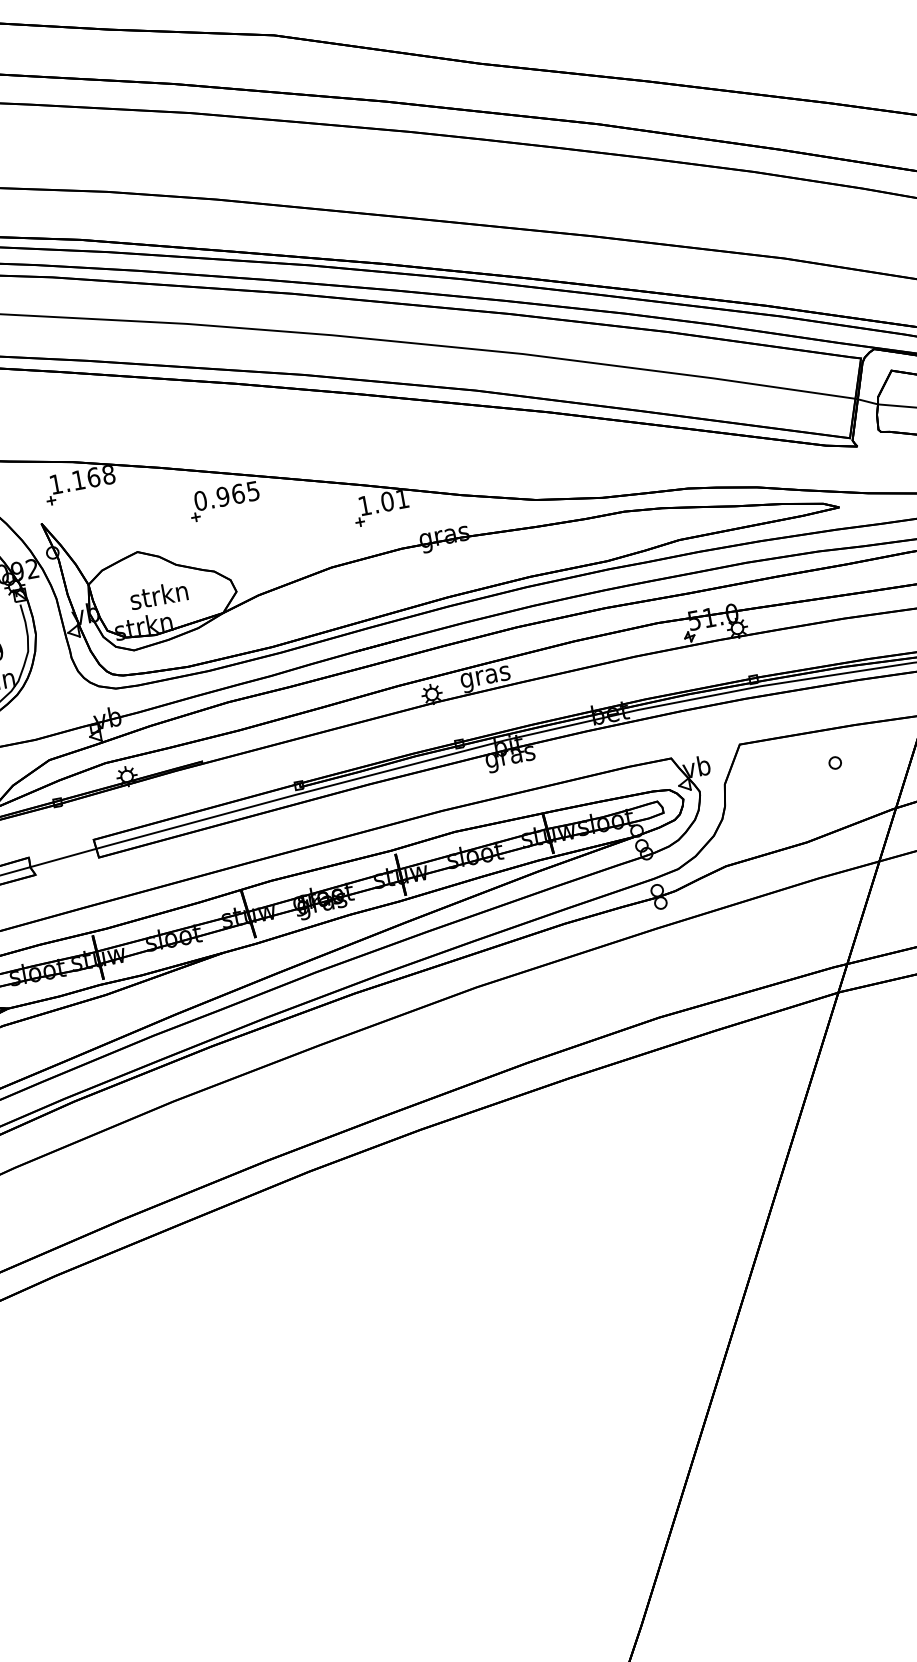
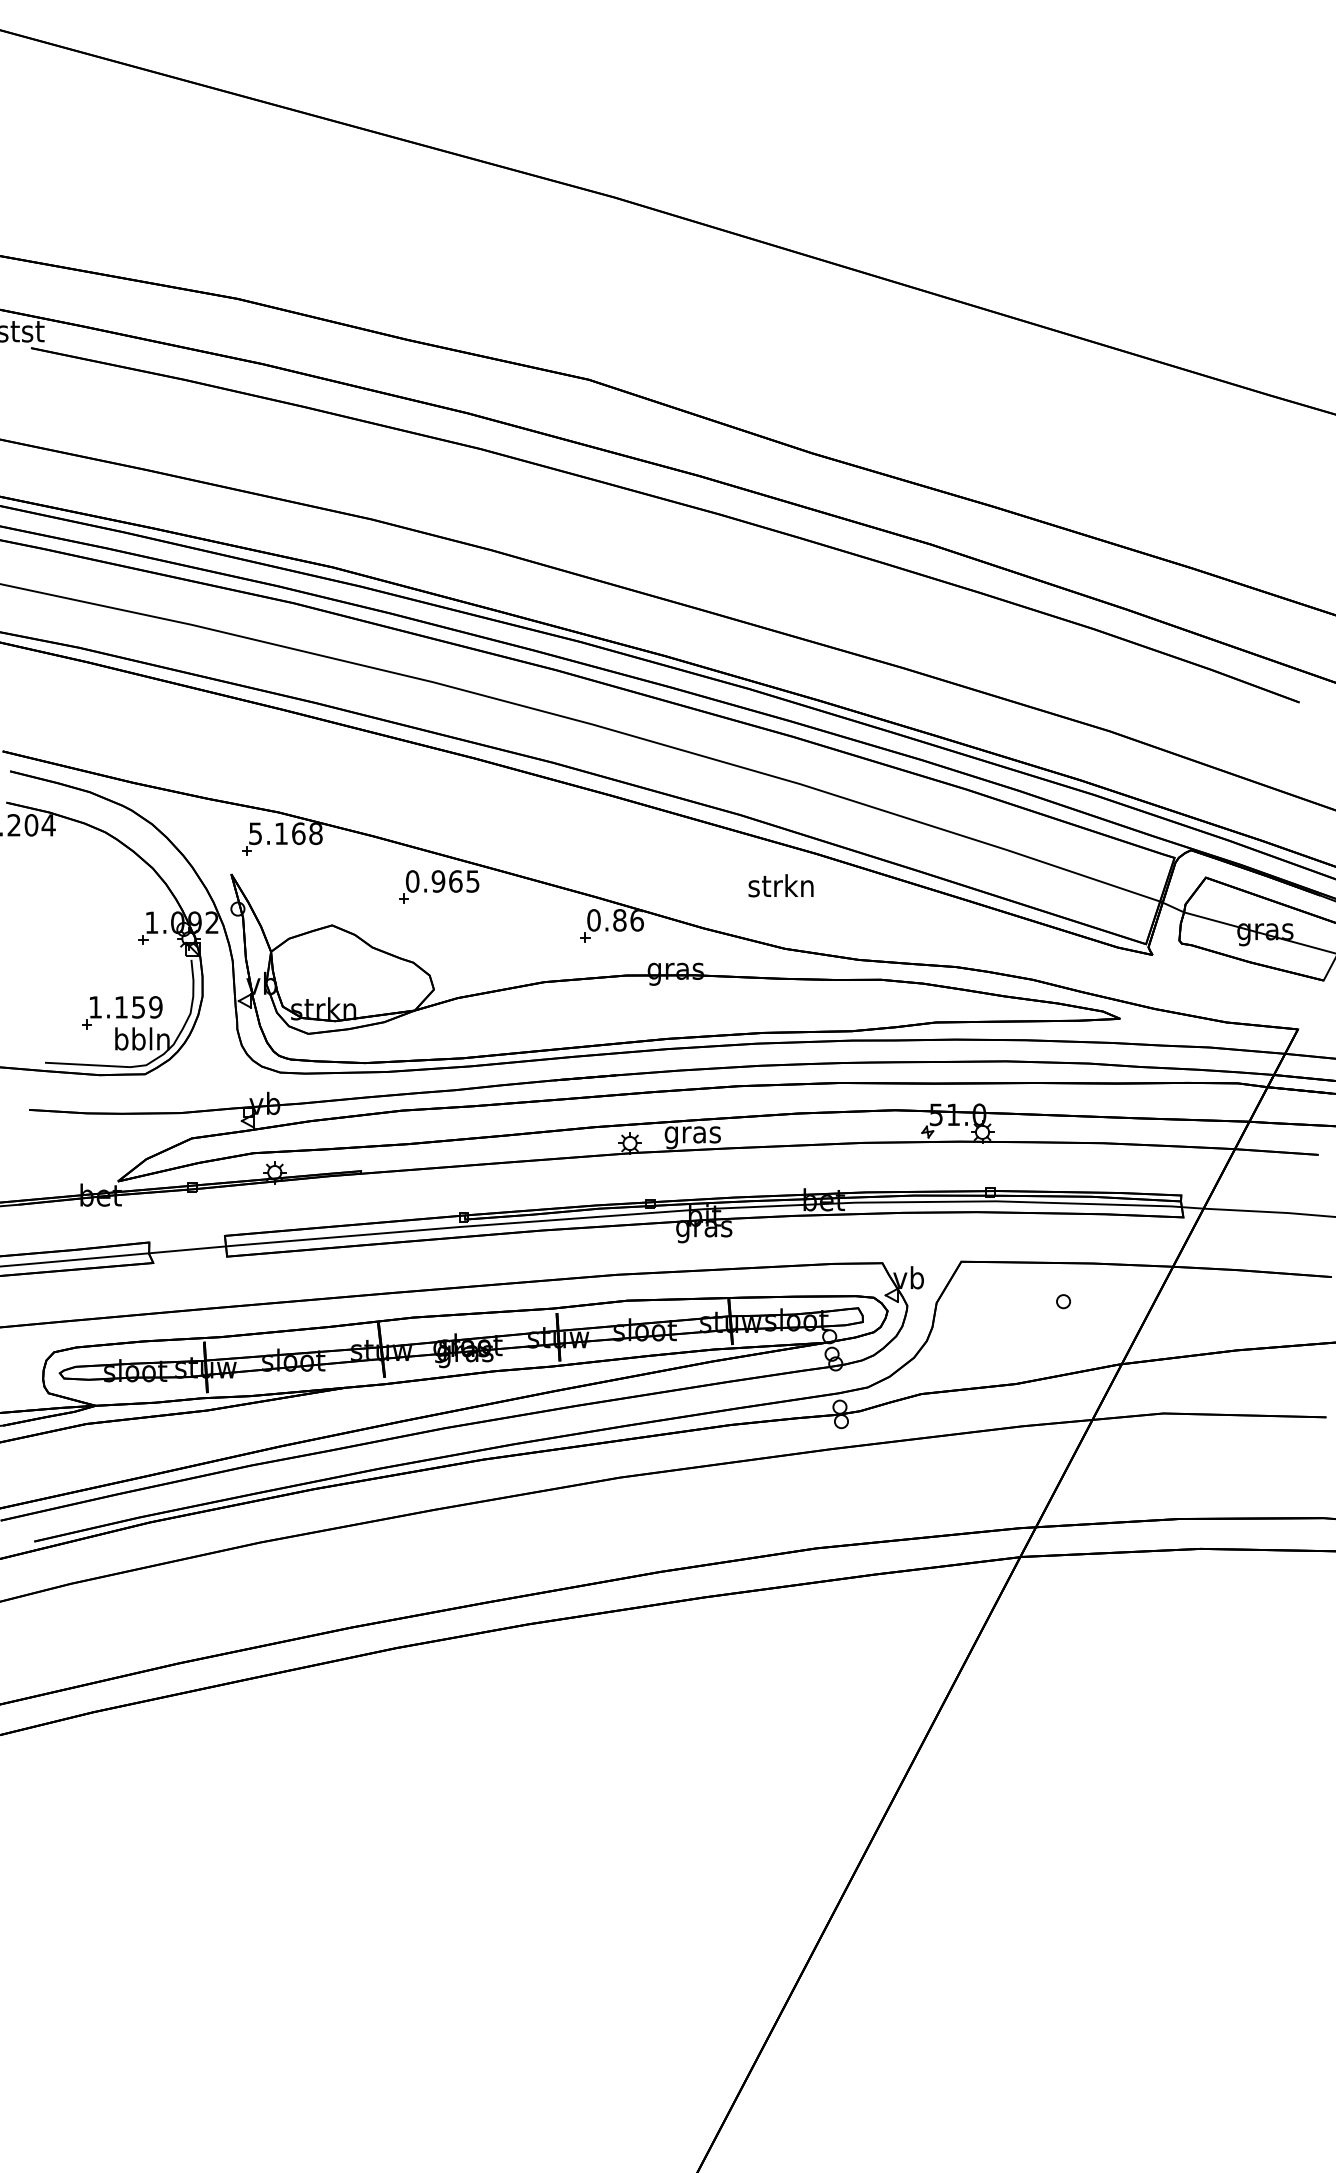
text: (56, 484) -> (255, 833), 1.168 -> 5.168
text: (383, 502) -> (615, 920), 1.01 -> 0.86
text: (158, 595) -> (780, 885), moved

